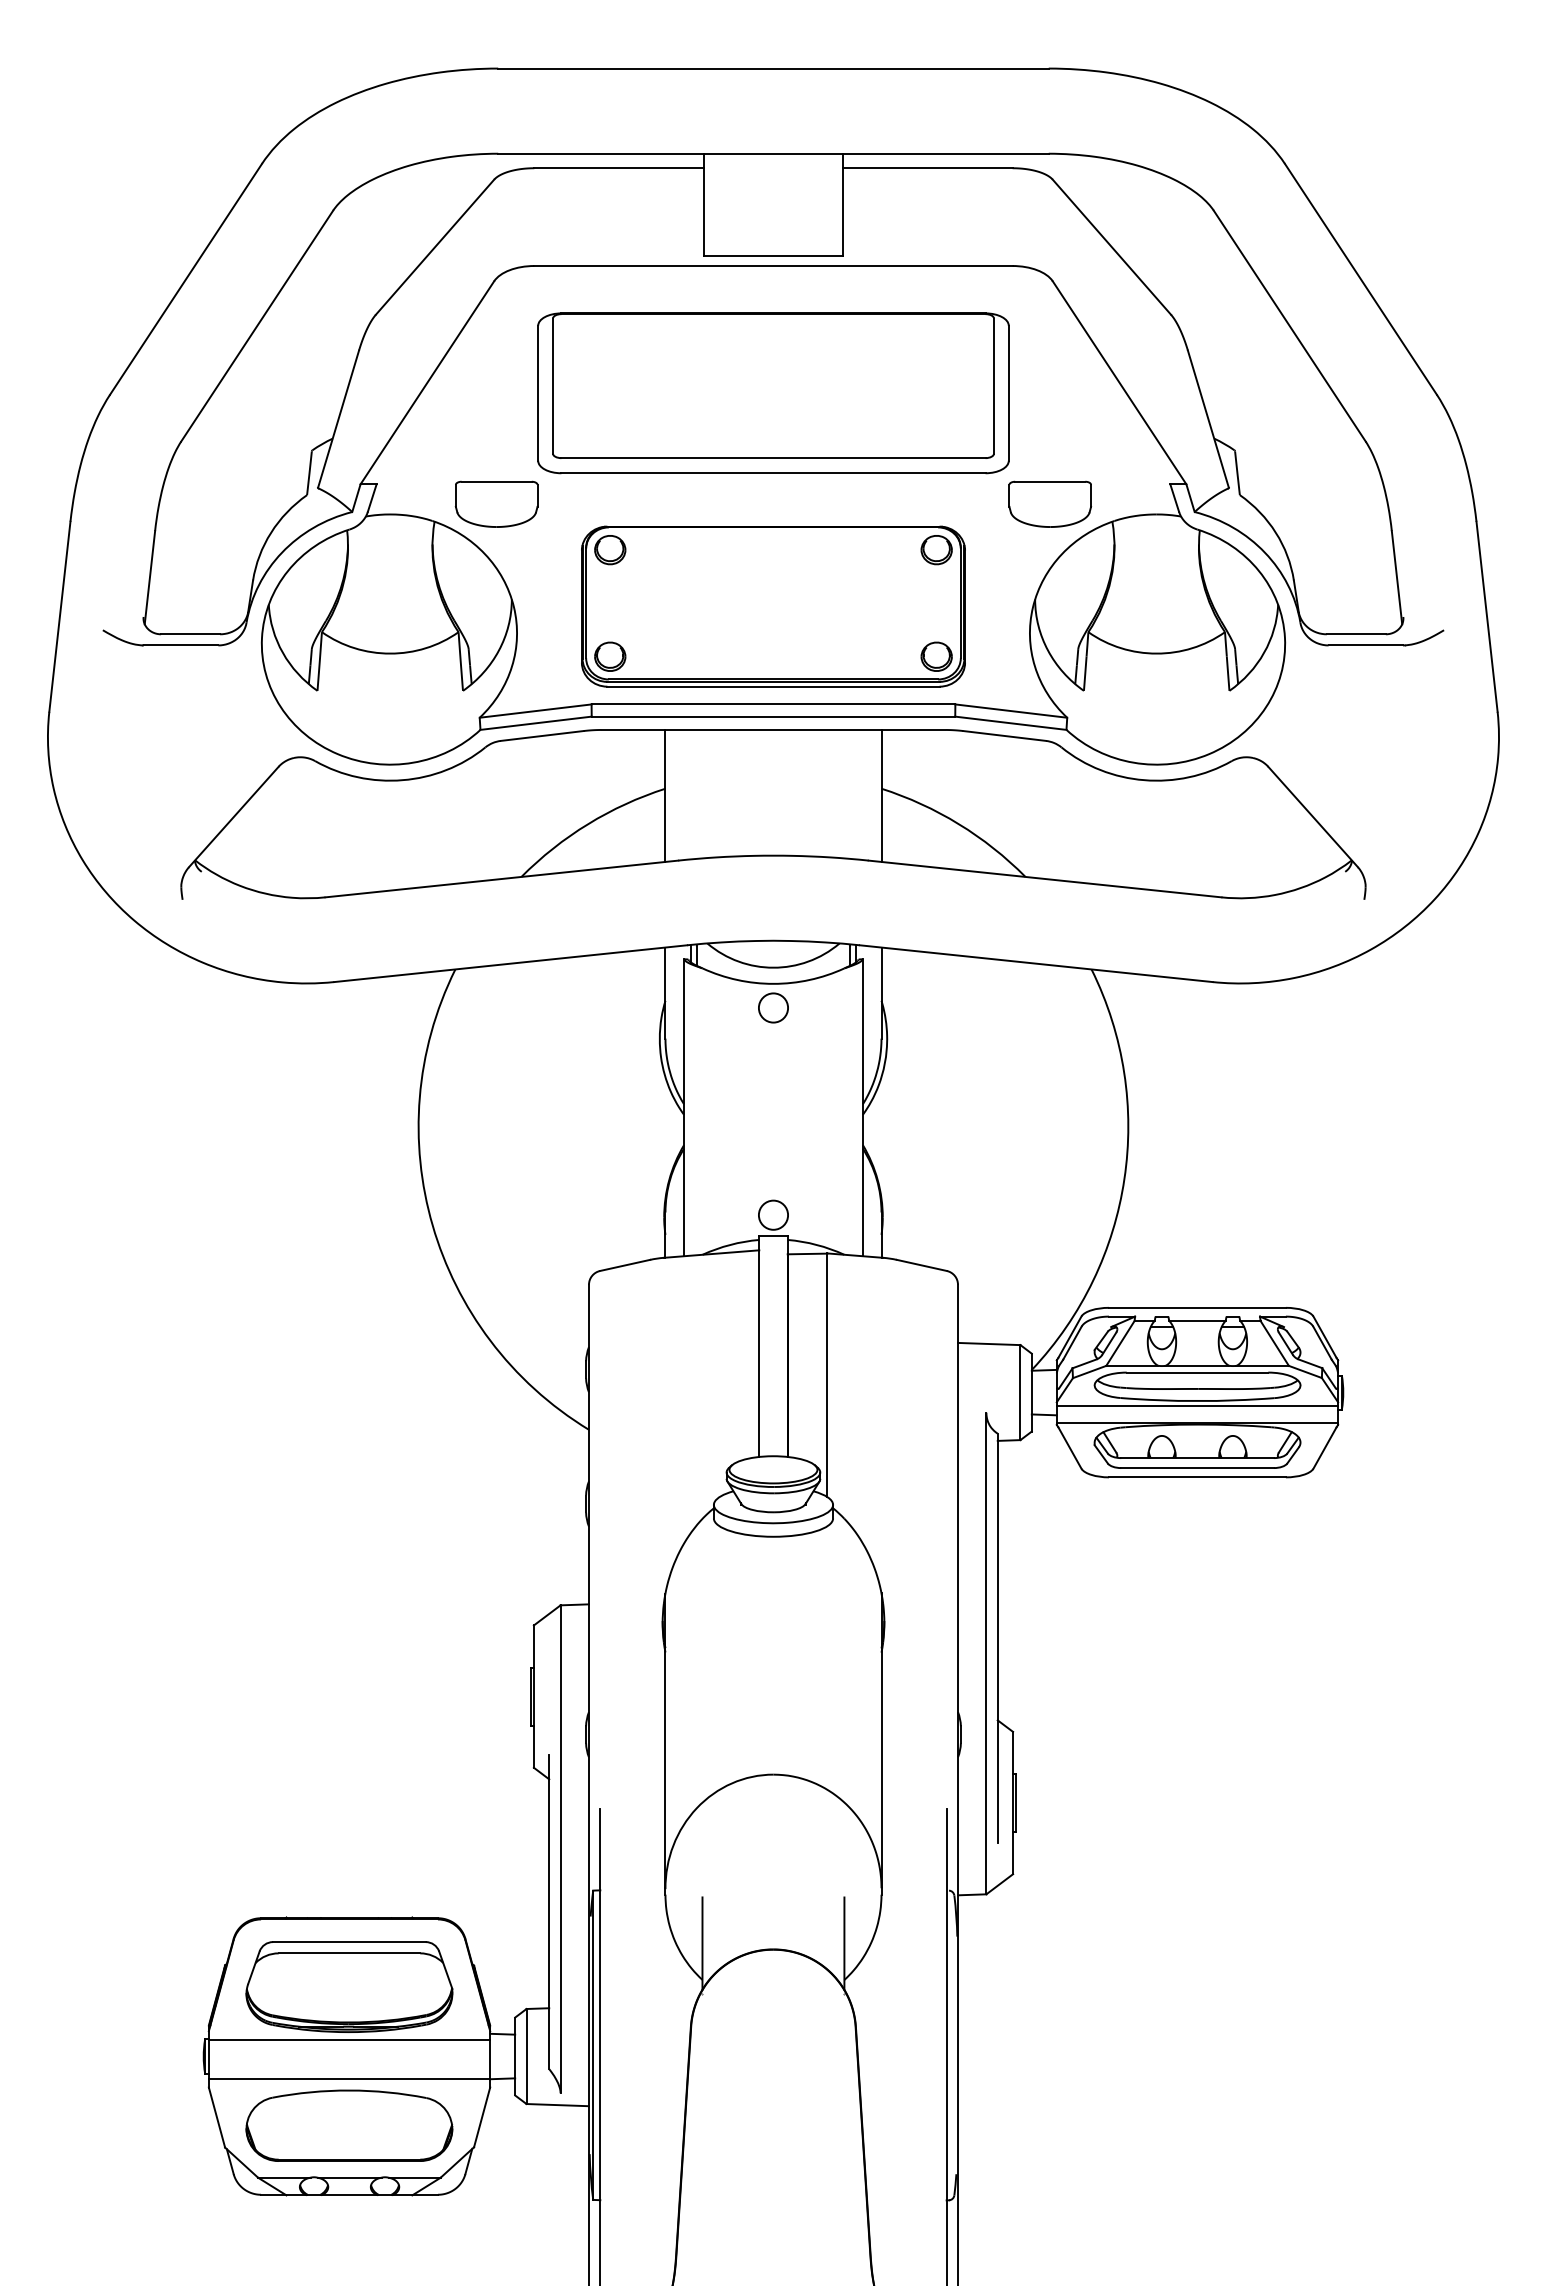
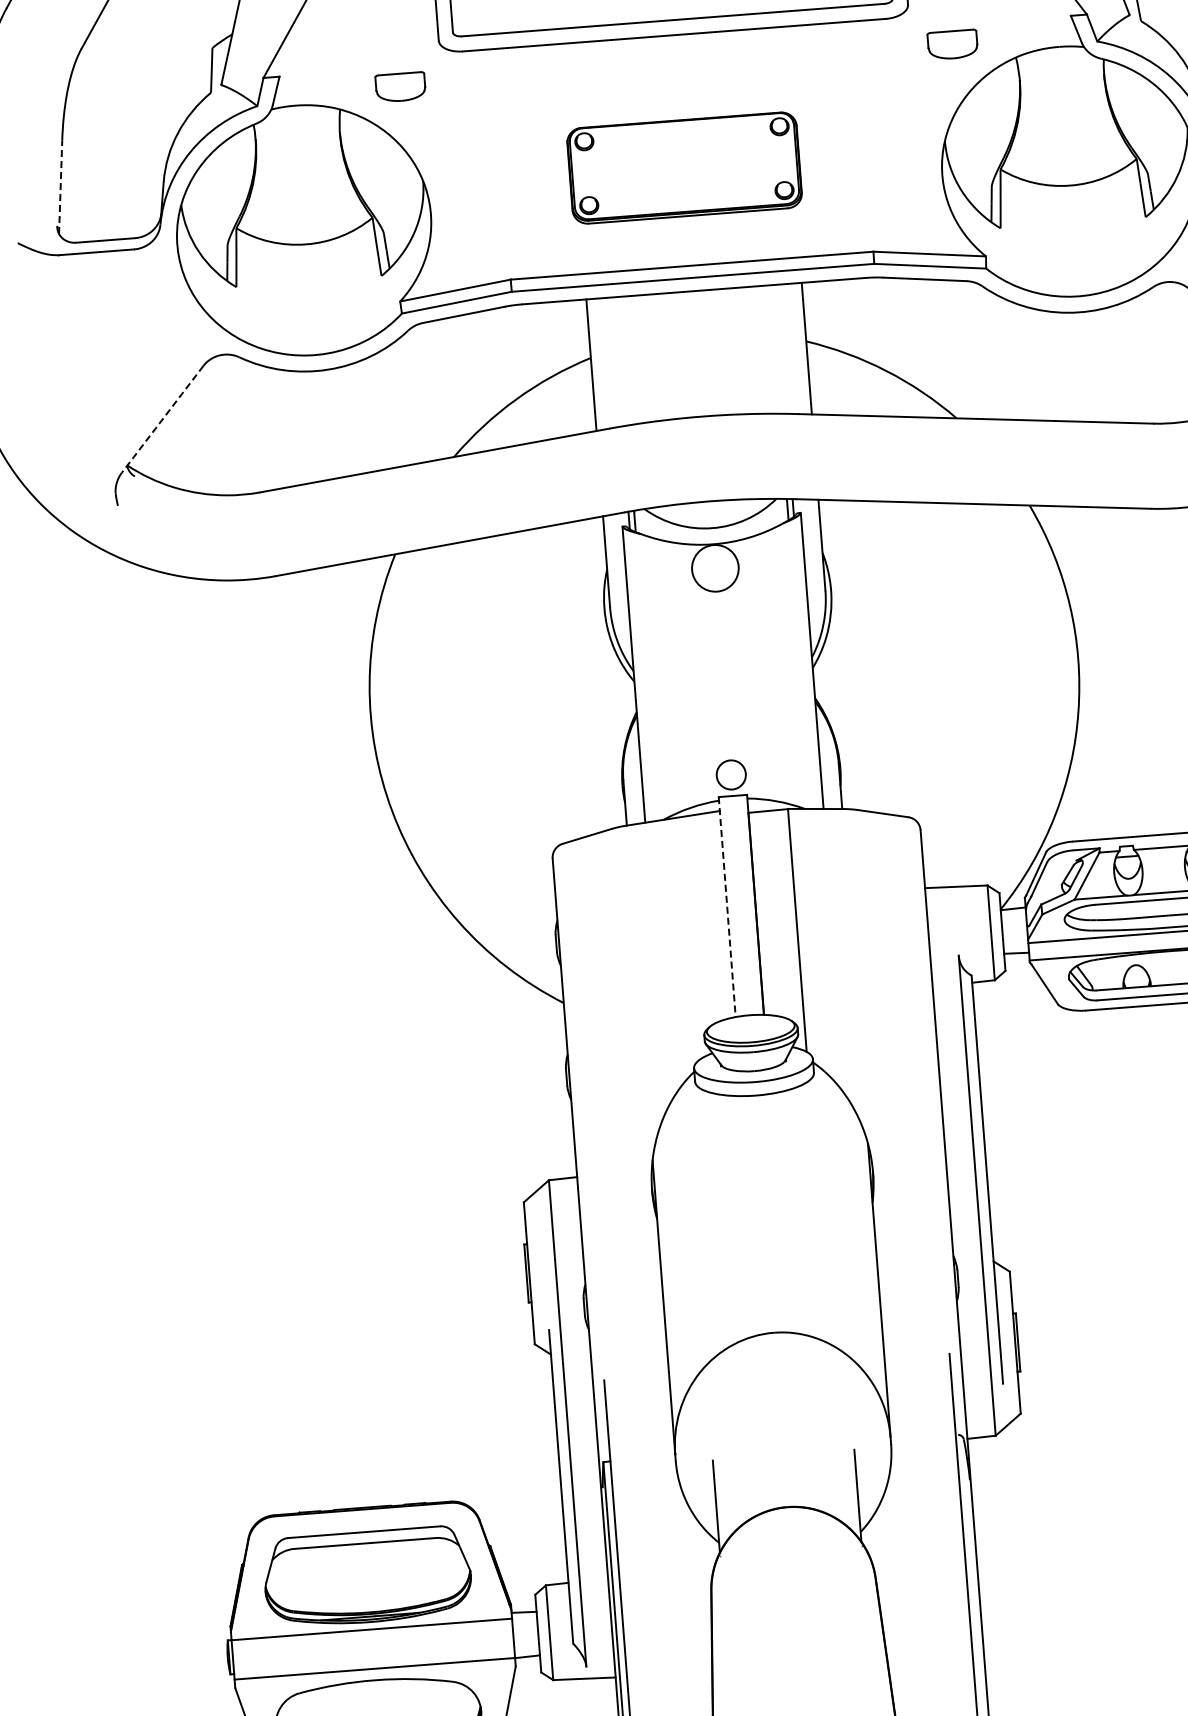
part: (496, 503) -> (400, 86), size x0.6
part: (1050, 503) -> (952, 44), size x0.6
line: (149, 577) -> (60, 186), solid -> dashed
part: (773, 606) -> (684, 168), size x0.6
line: (233, 817) -> (162, 419), solid -> dashed
circle: (773, 1007) -> (715, 567), size x1.6
line: (759, 1347) -> (727, 907), solid -> dashed

